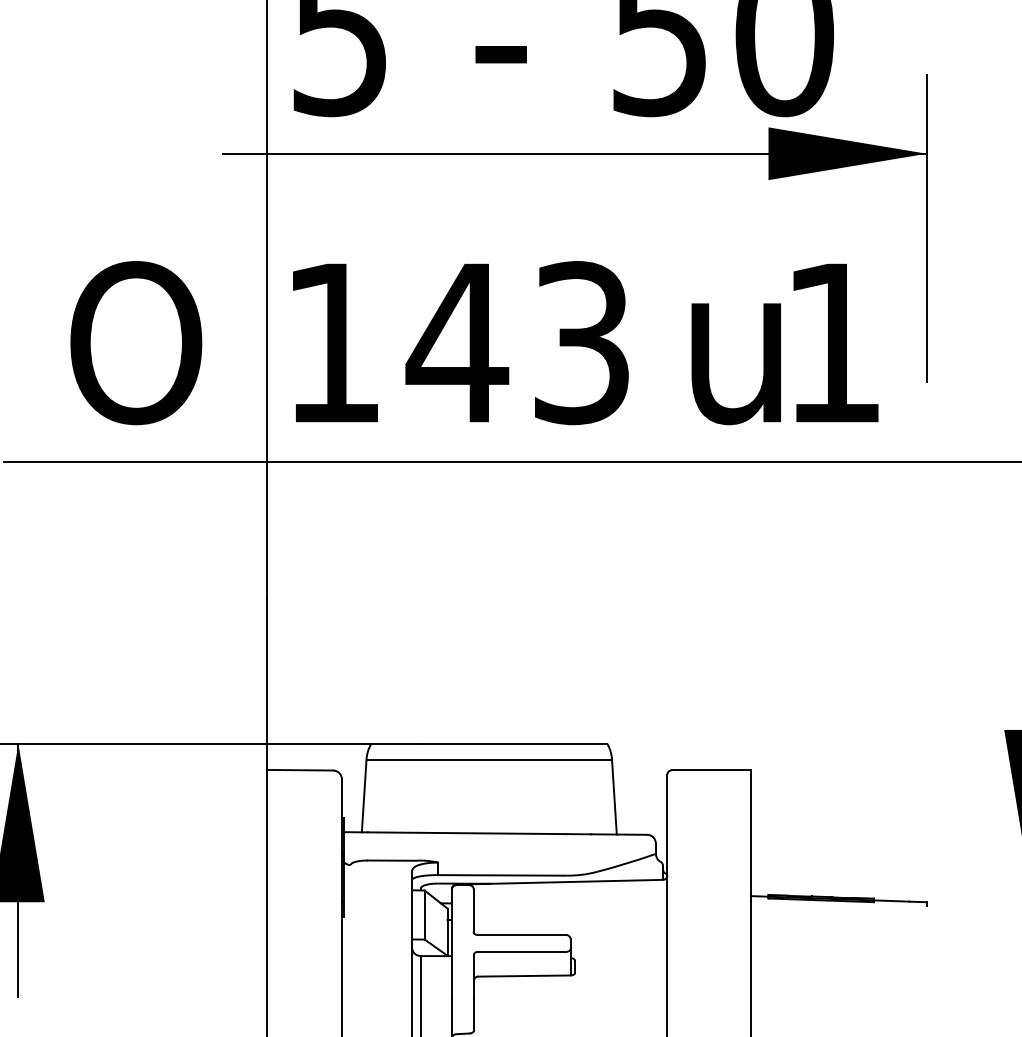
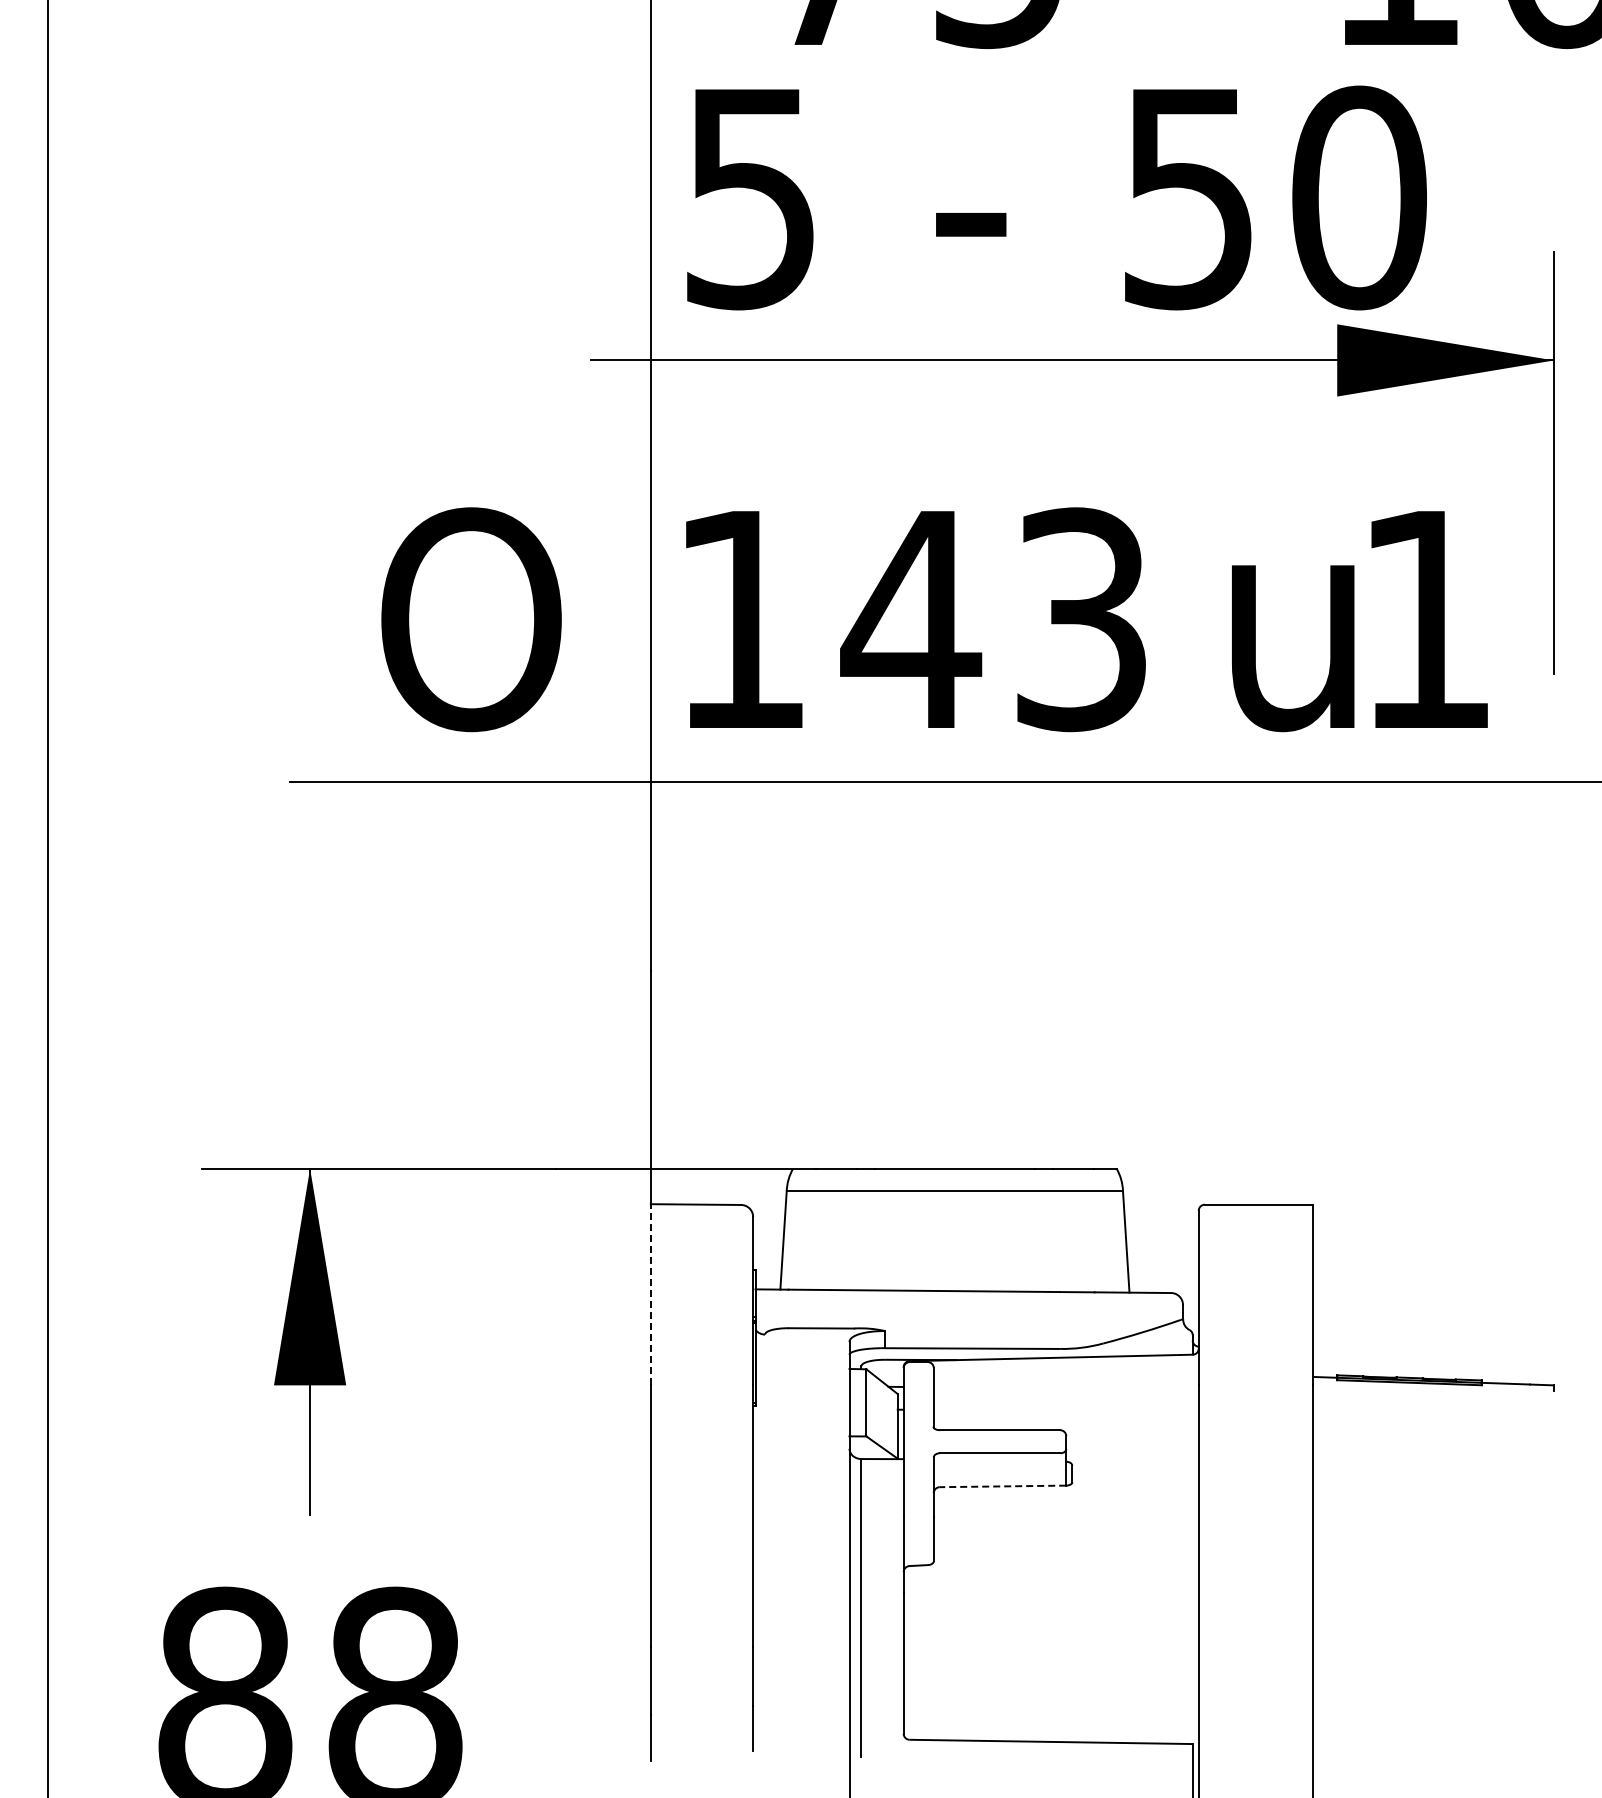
line: (266, 835) -> (650, 1294), solid -> dashed
line: (524, 976) -> (1002, 1486), solid -> dashed

